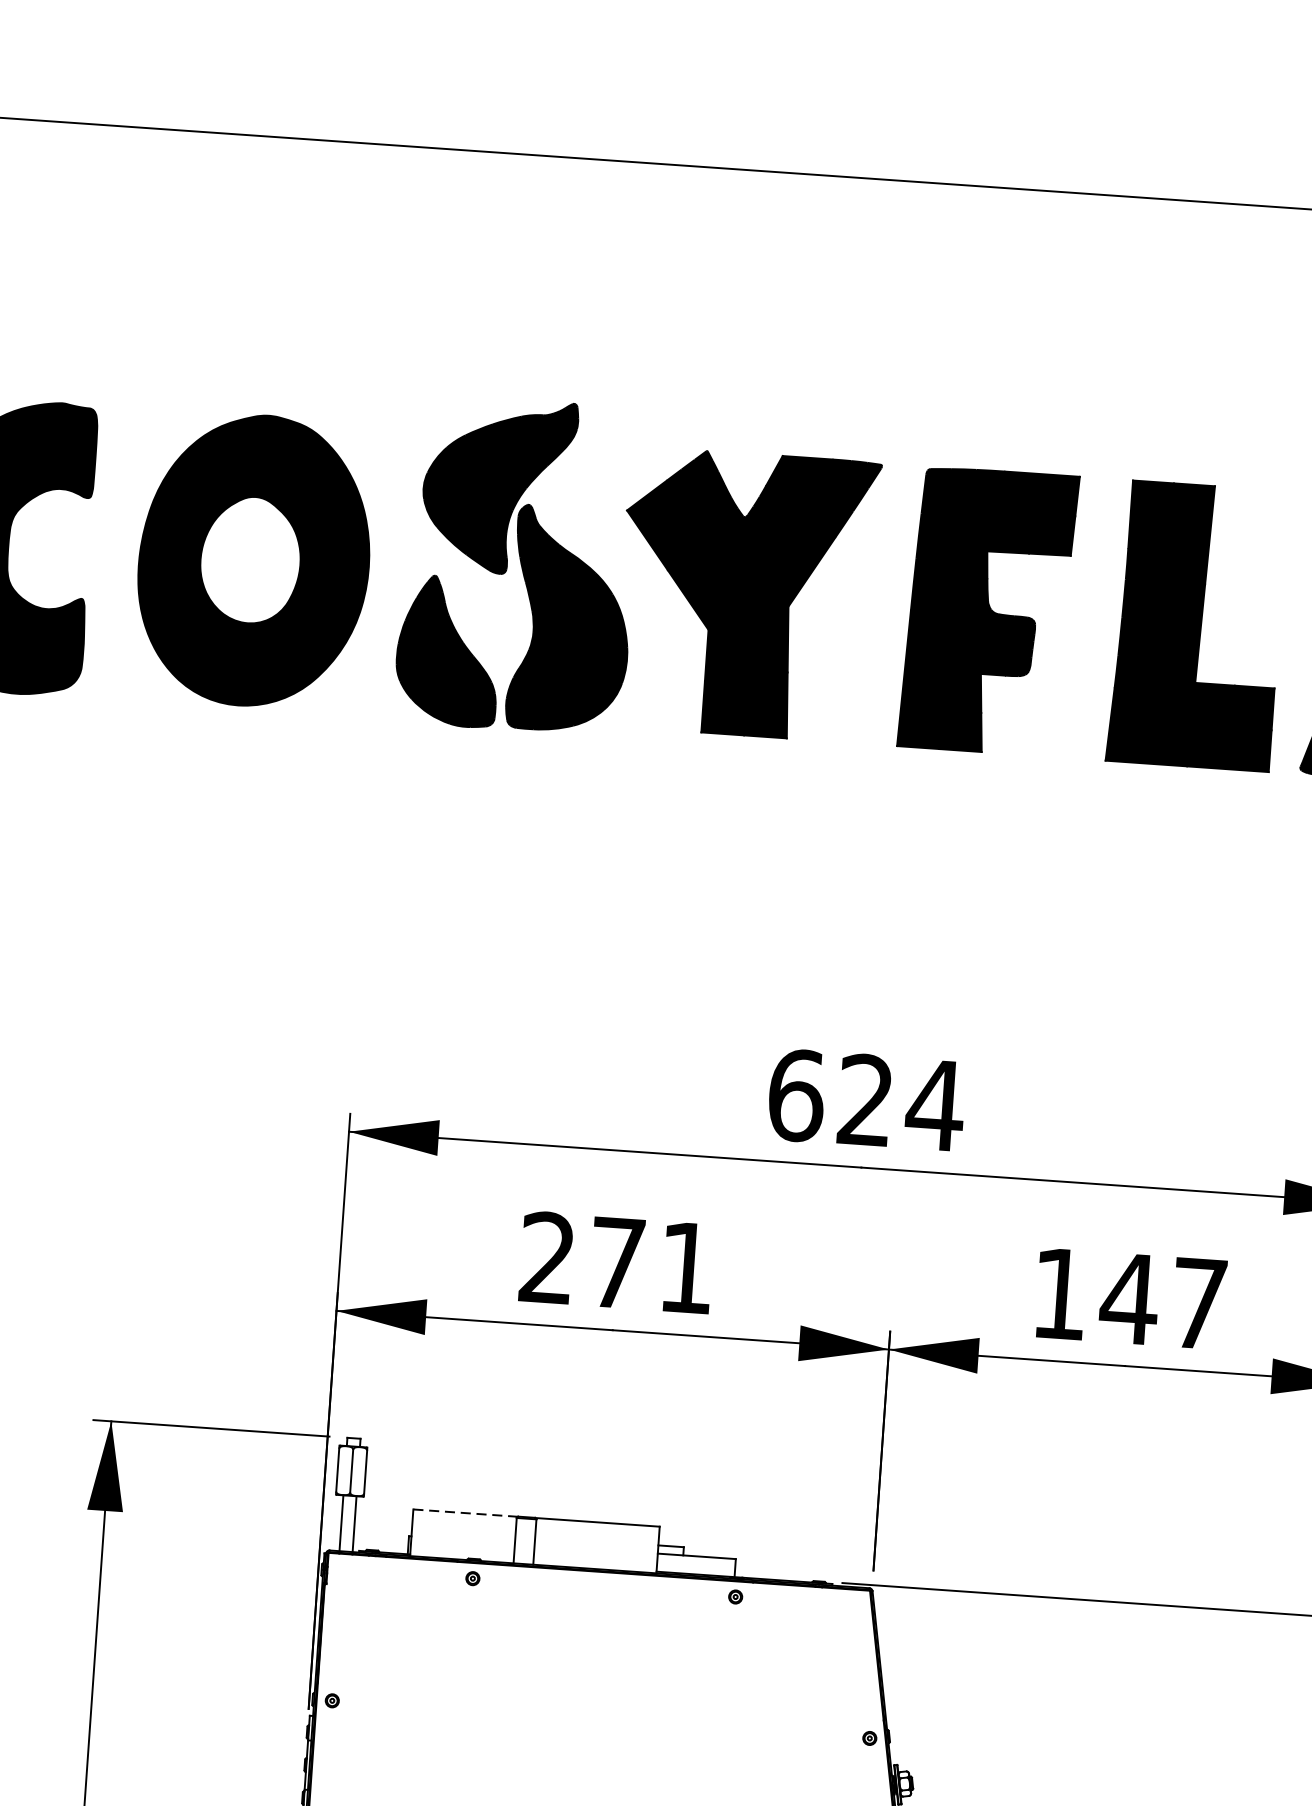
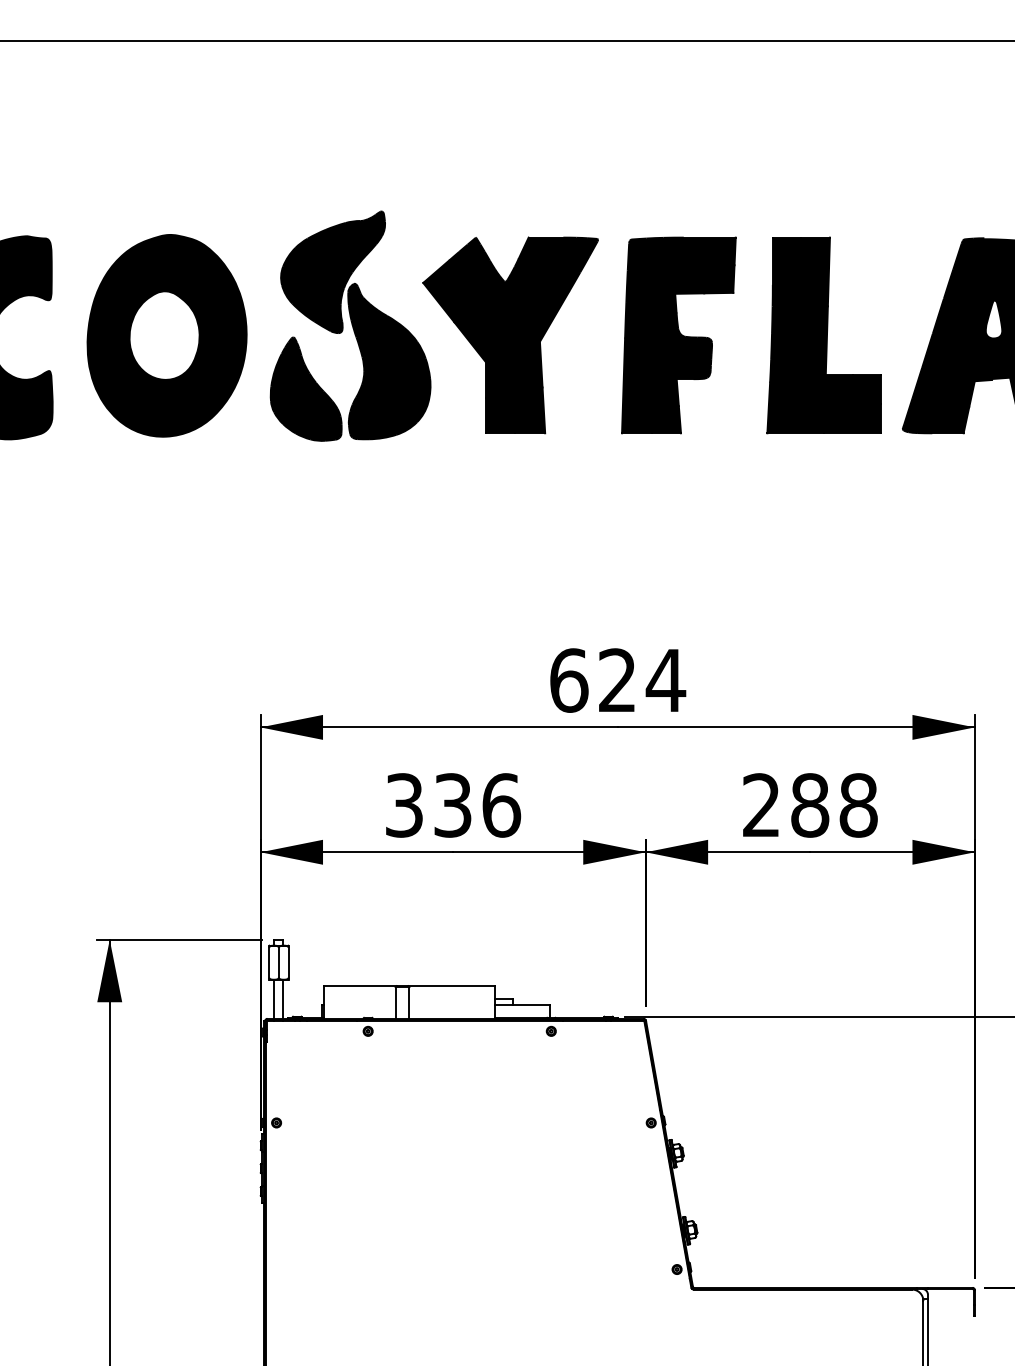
text: (617, 1263) -> (453, 805), 271 -> 336
text: (1130, 1298) -> (810, 805), 147 -> 288
line: (466, 1513) -> (360, 986), dashed -> solid

